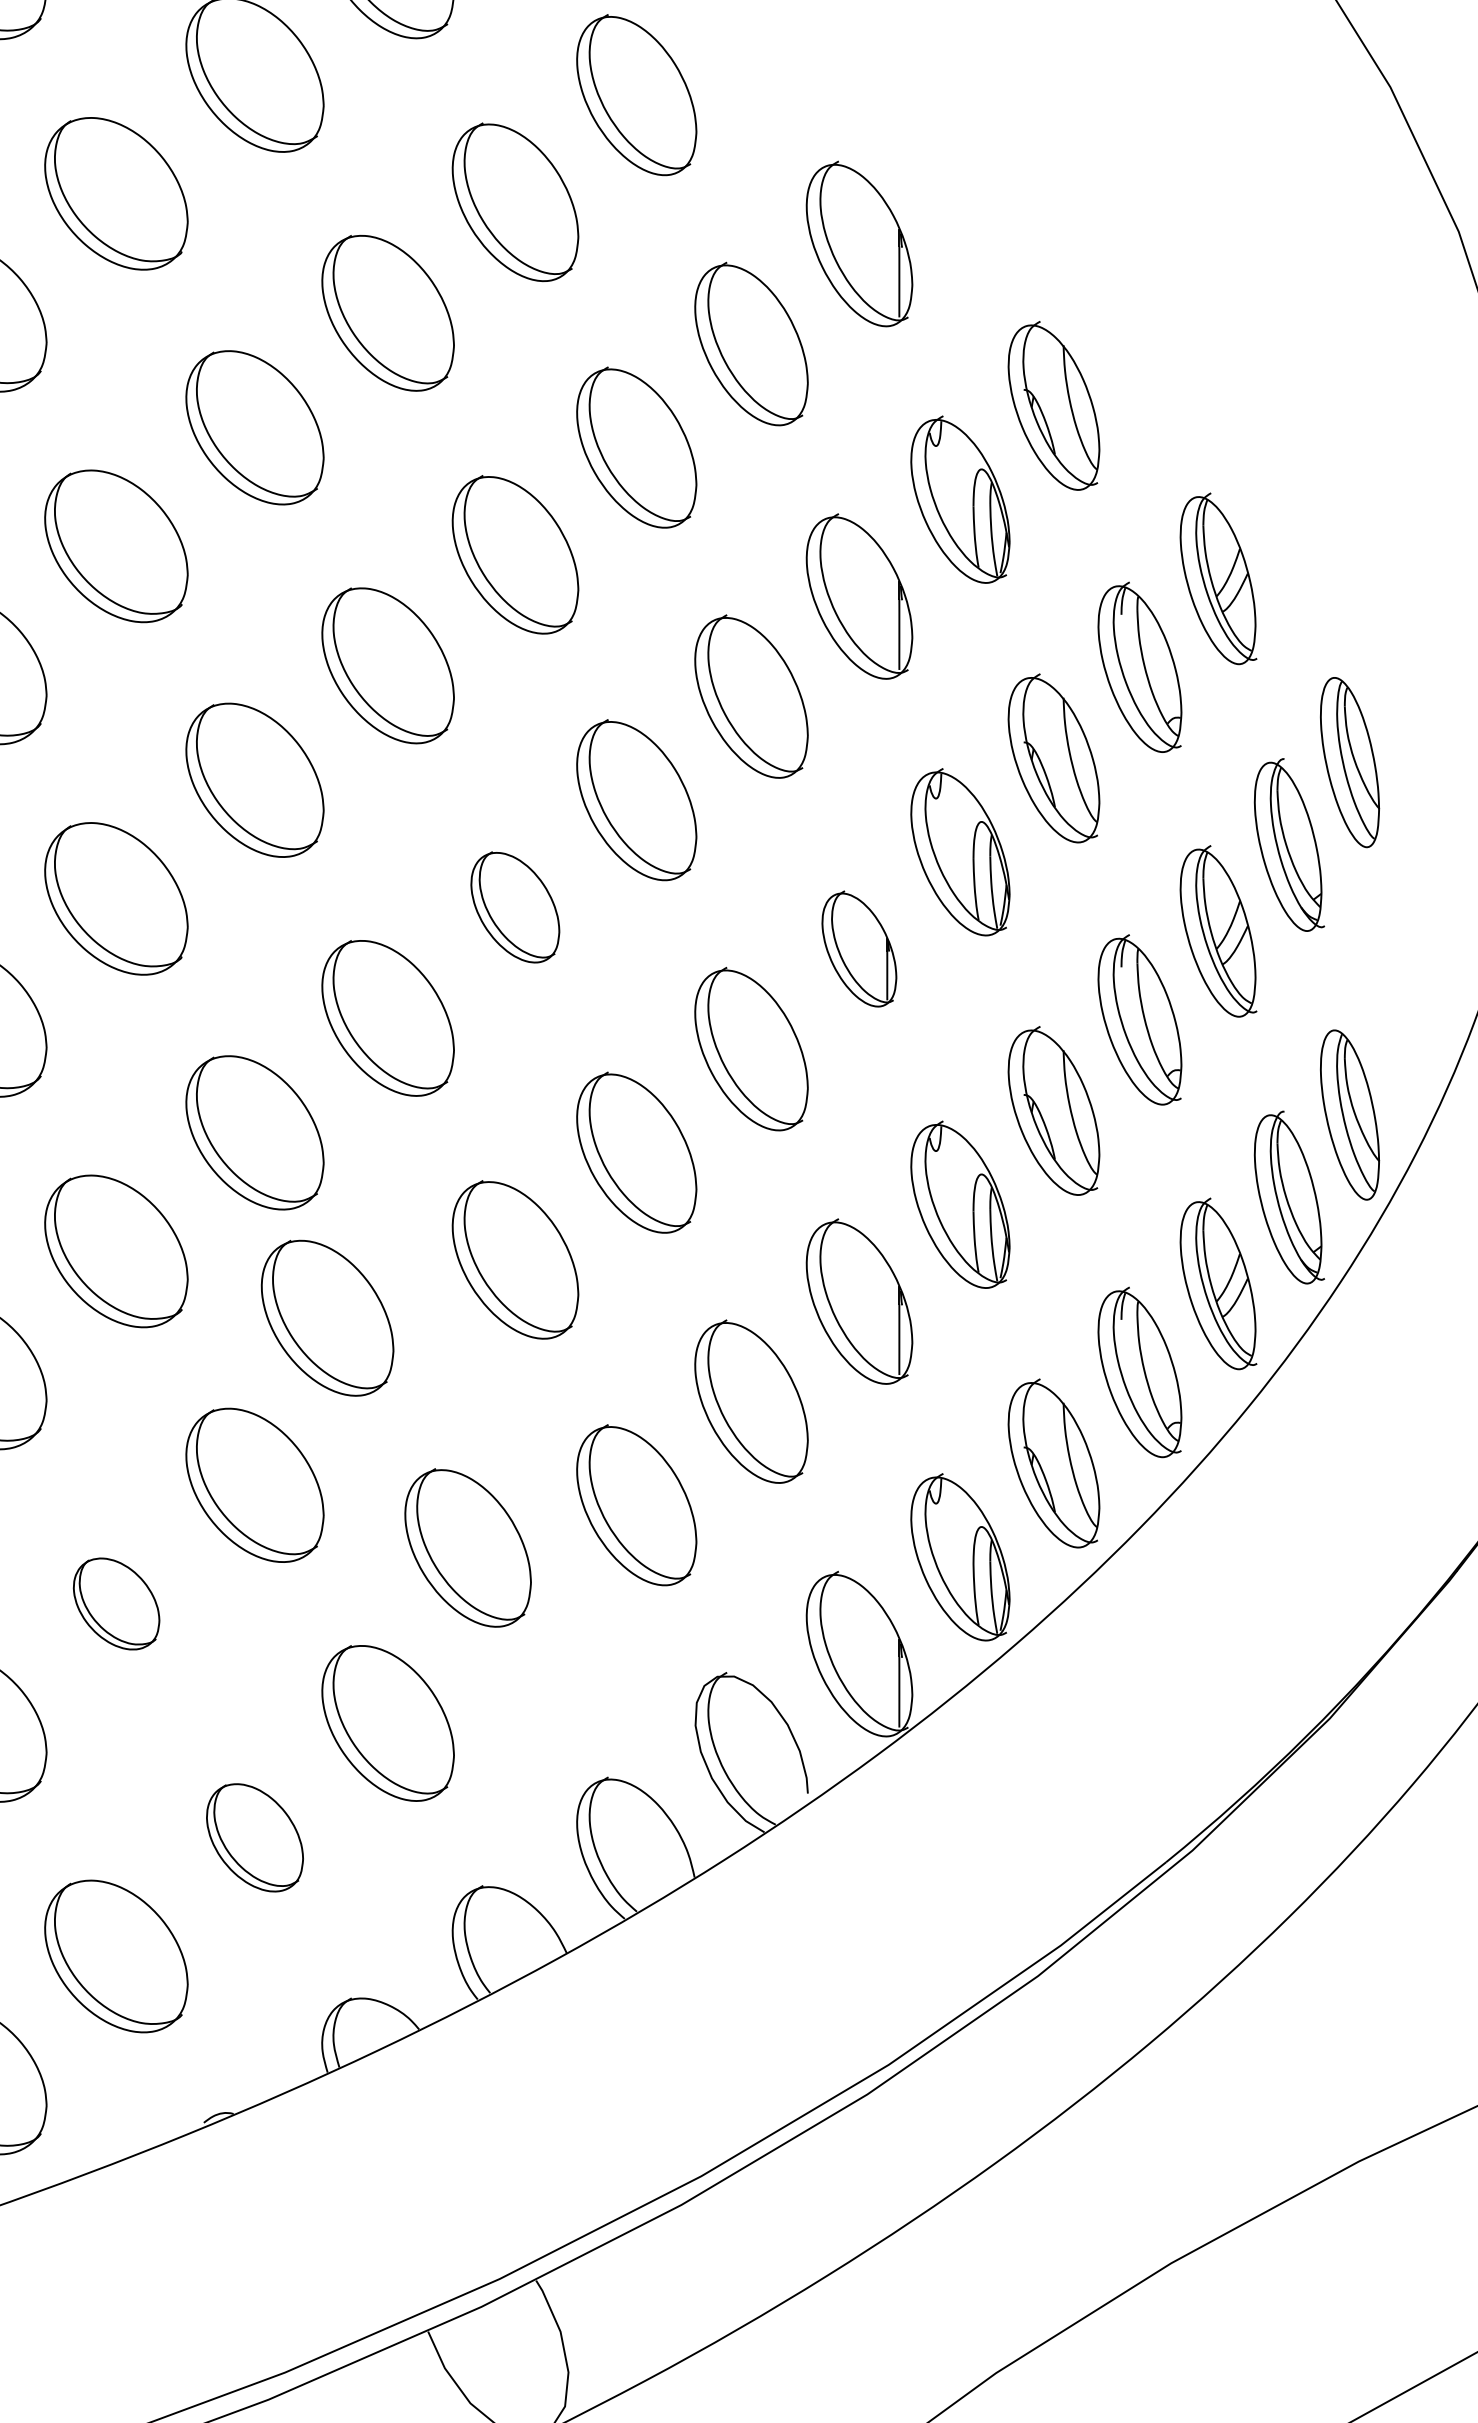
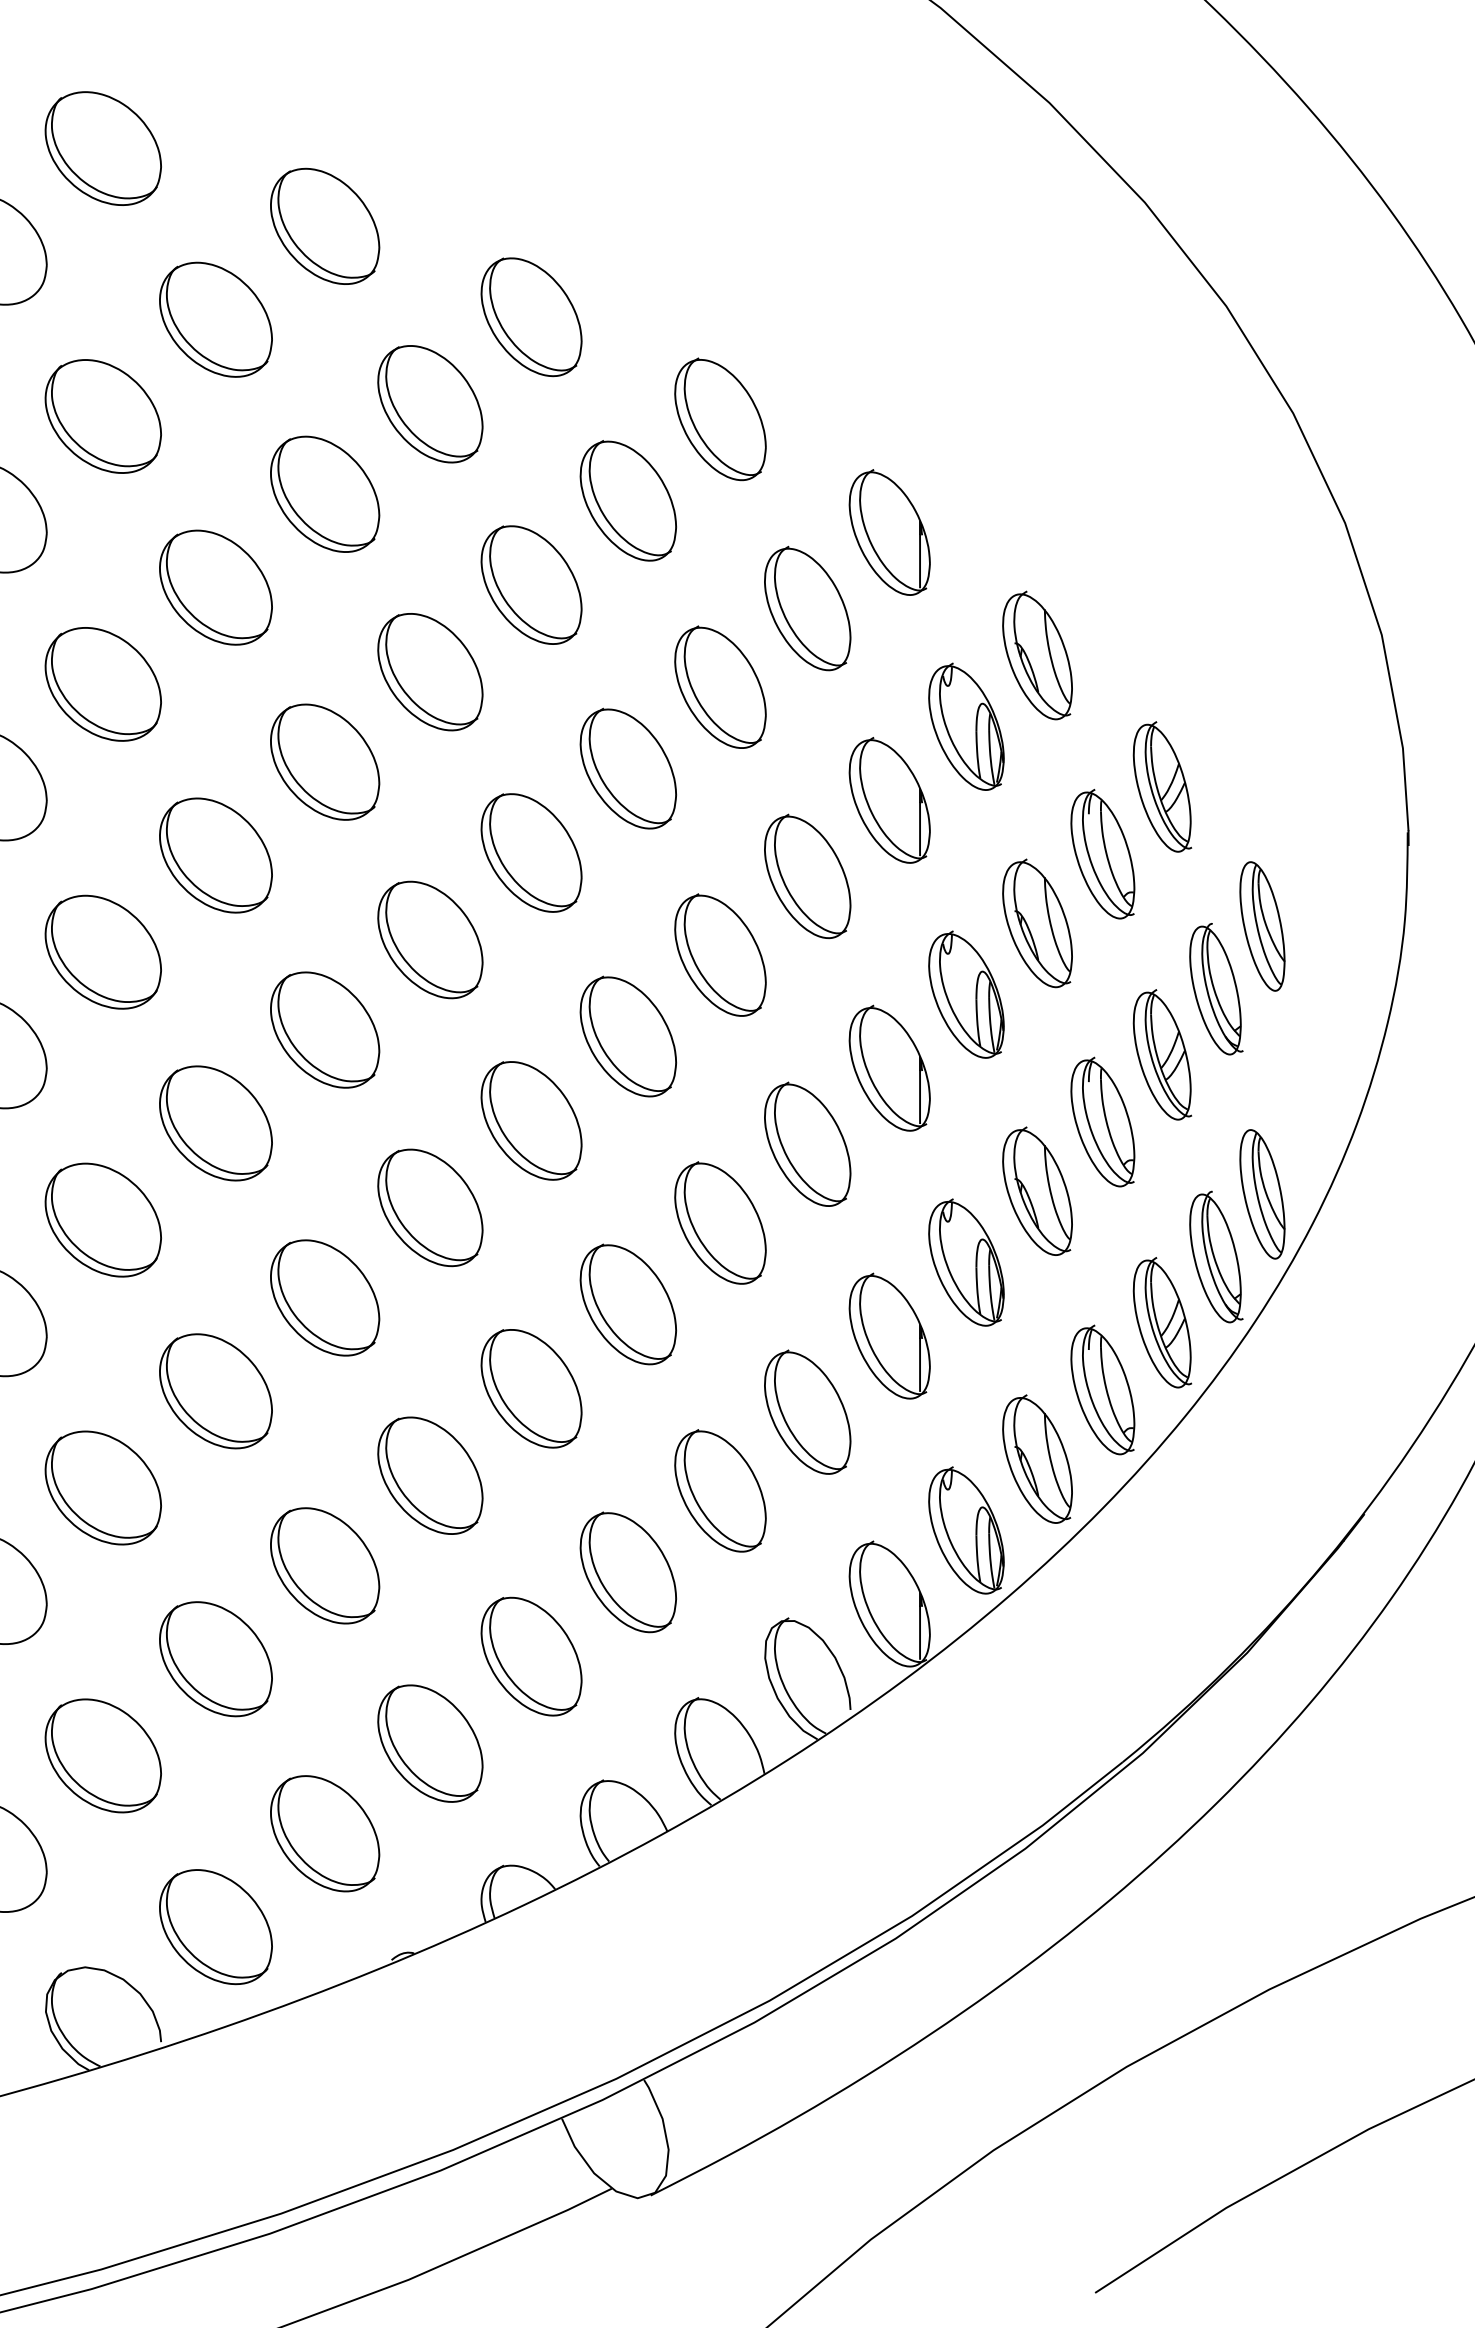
part: (514, 907) -> (627, 1036), size x1.43
part: (859, 948) -> (889, 1067), size x1.43
part: (327, 1317) -> (531, 1388), moved
part: (466, 1548) -> (627, 1572), moved
part: (116, 1603) -> (325, 1565), size x1.67
part: (255, 1837) -> (430, 1743), size x1.43

